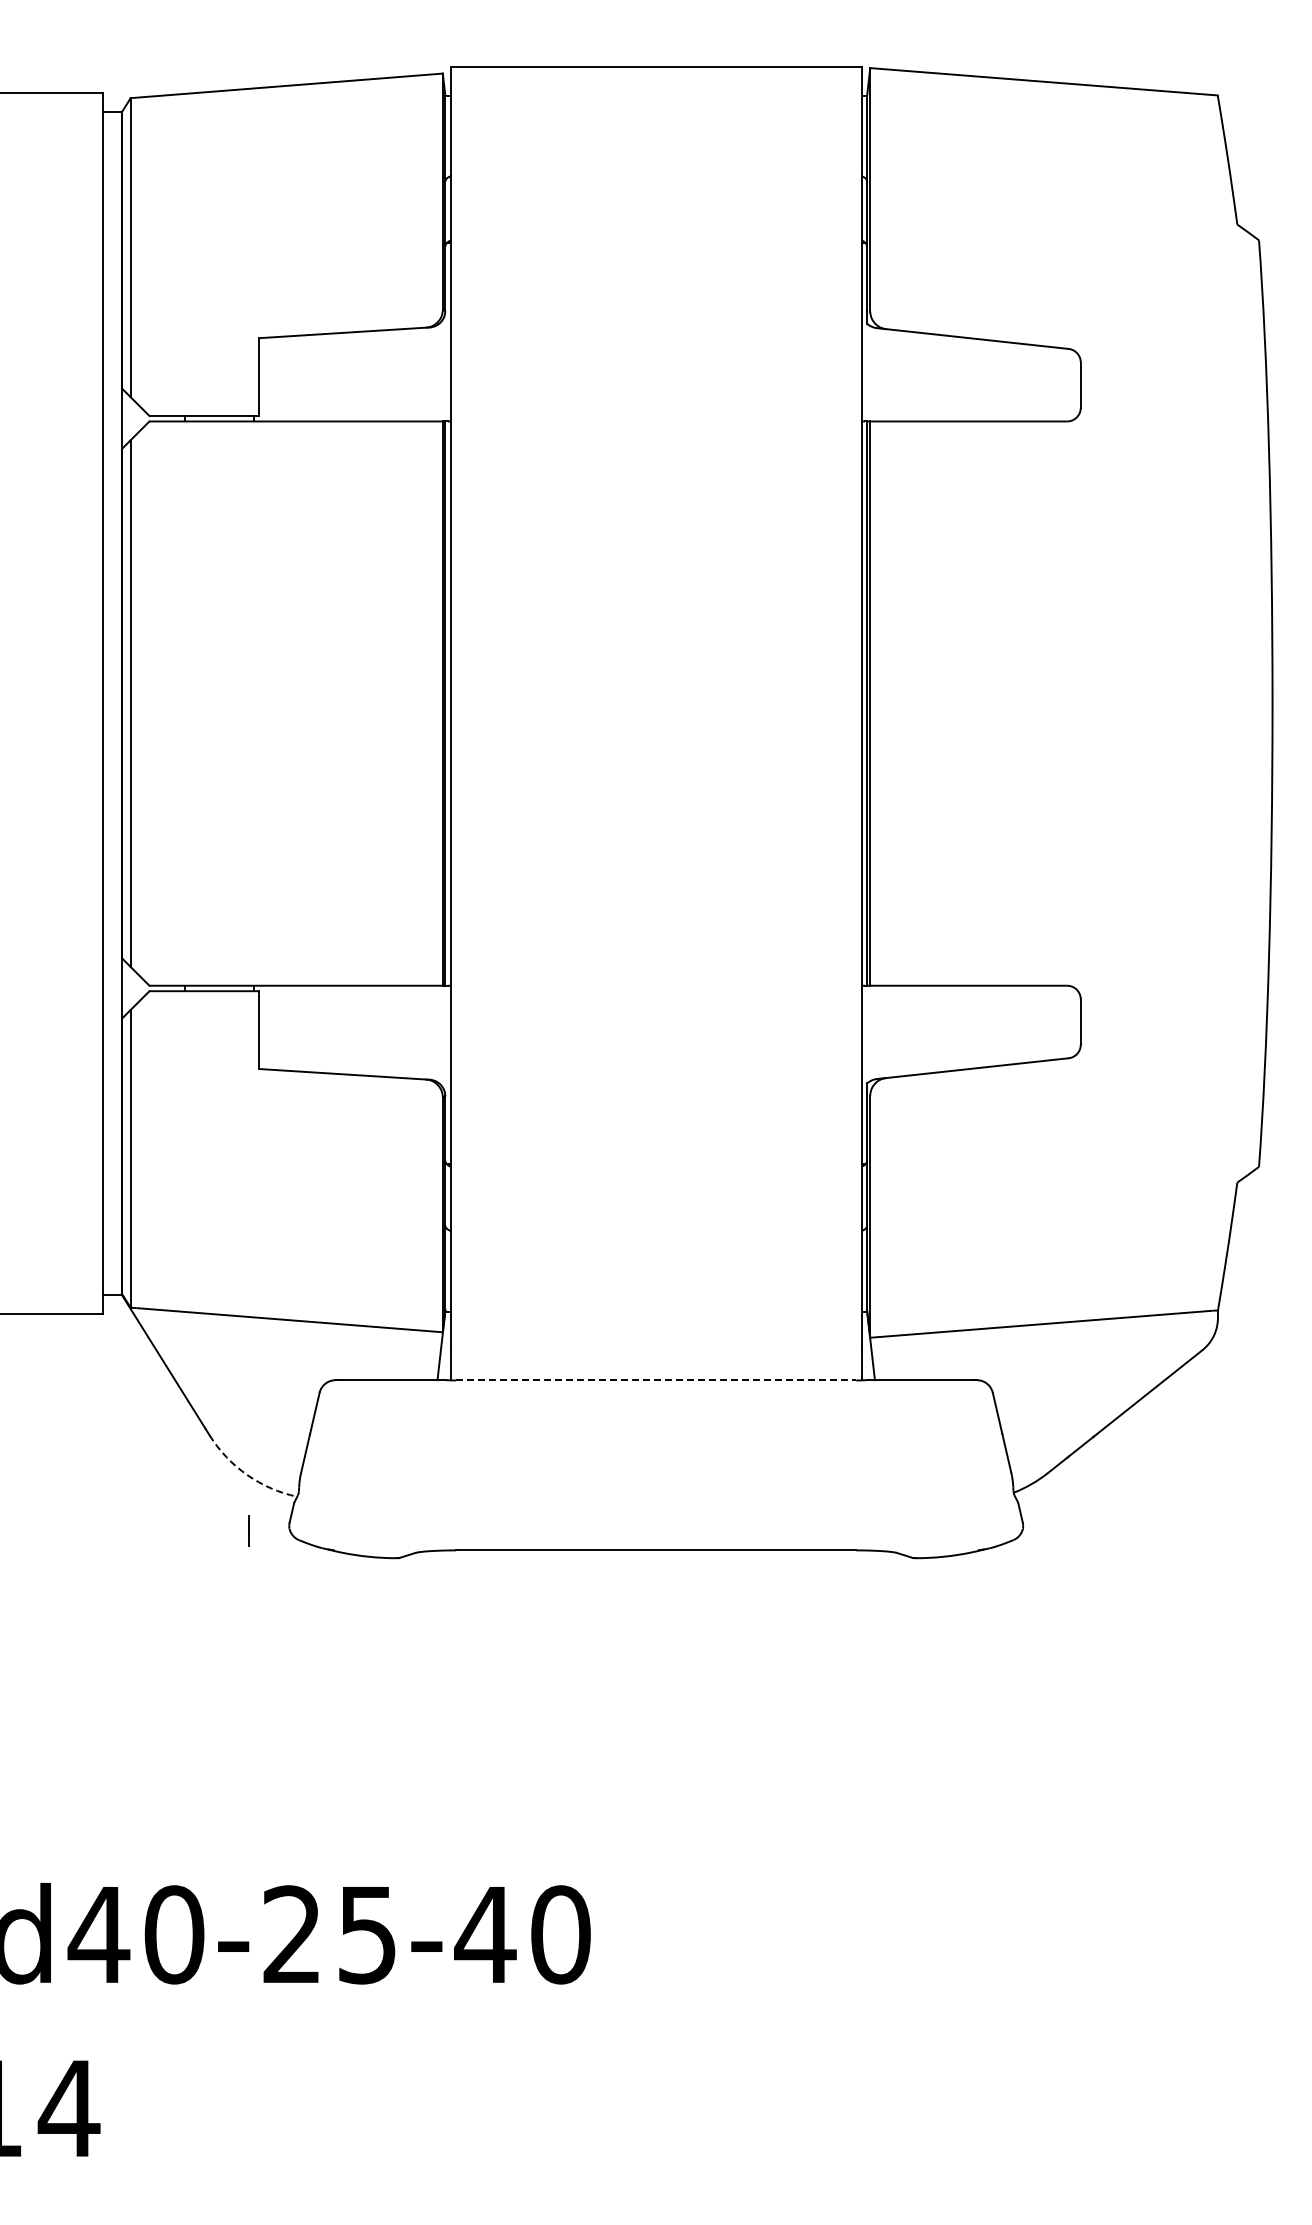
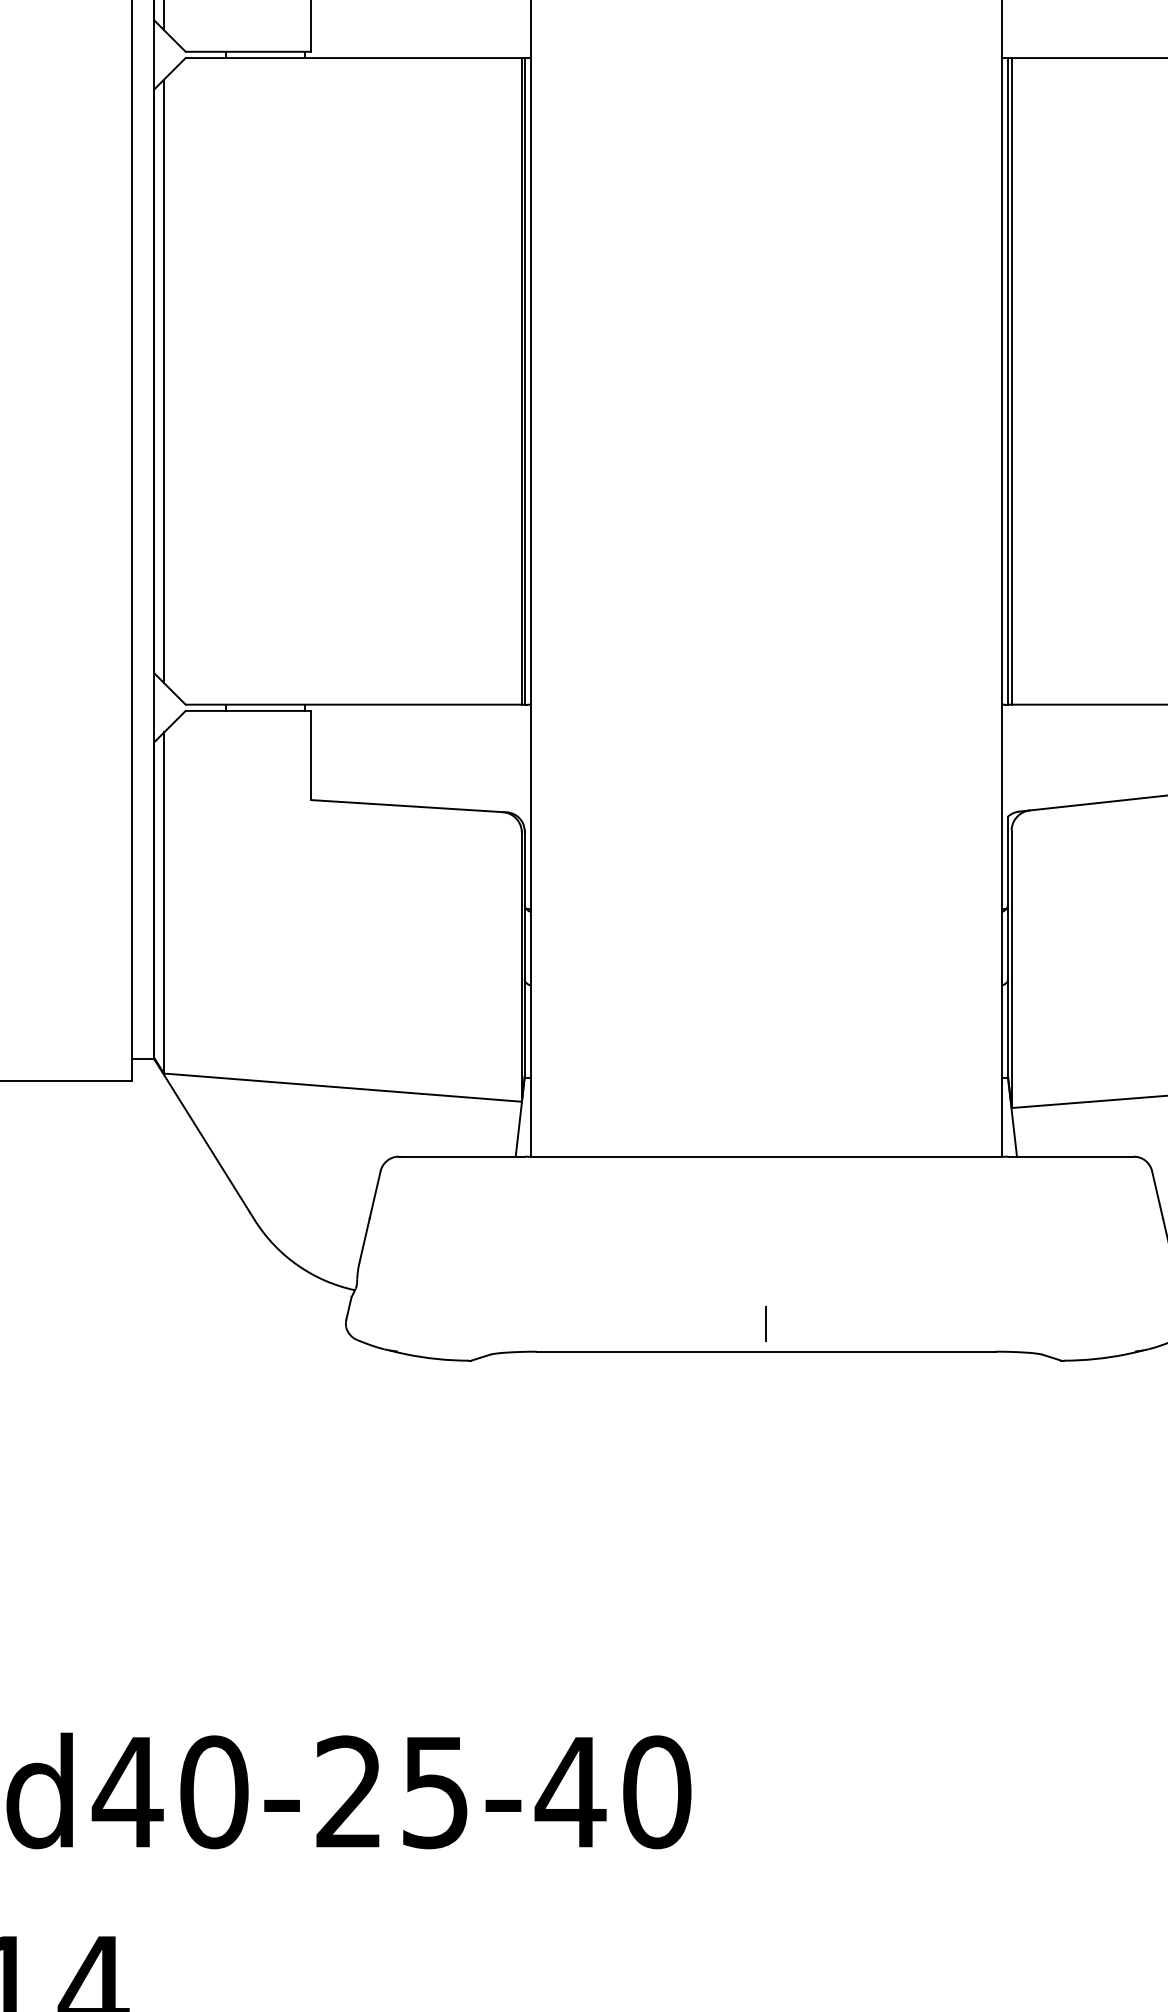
line: (656, 1380) -> (766, 1157), dashed -> solid
arc: (247, 1474) -> (298, 1264), dashed -> solid
line: (248, 1530) -> (765, 1323), moved

